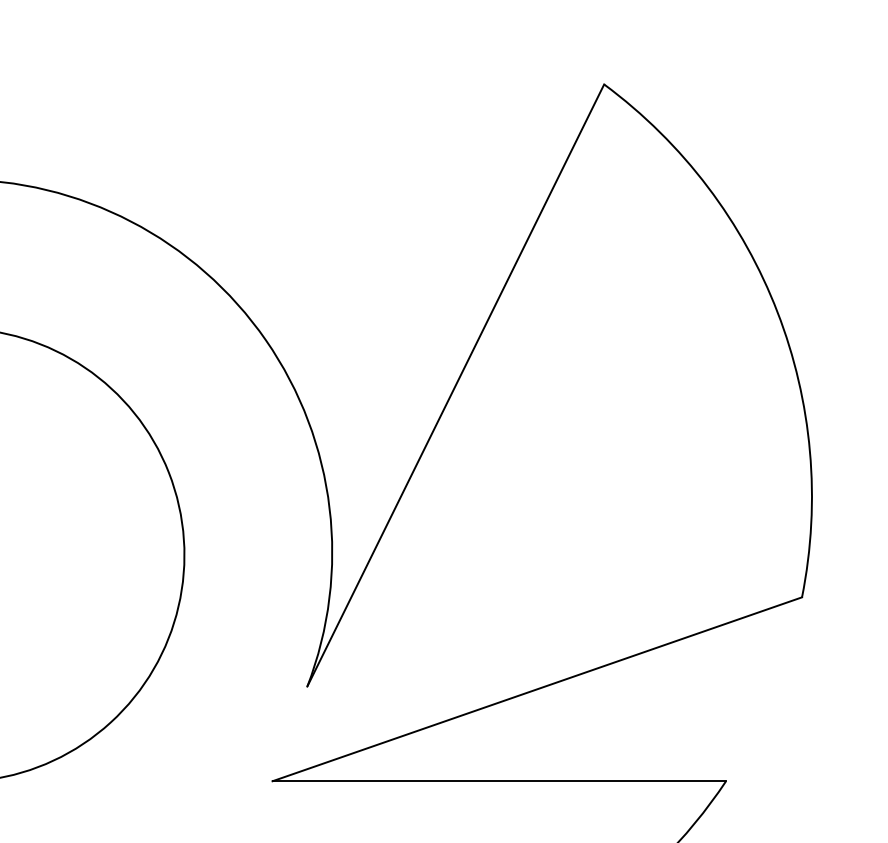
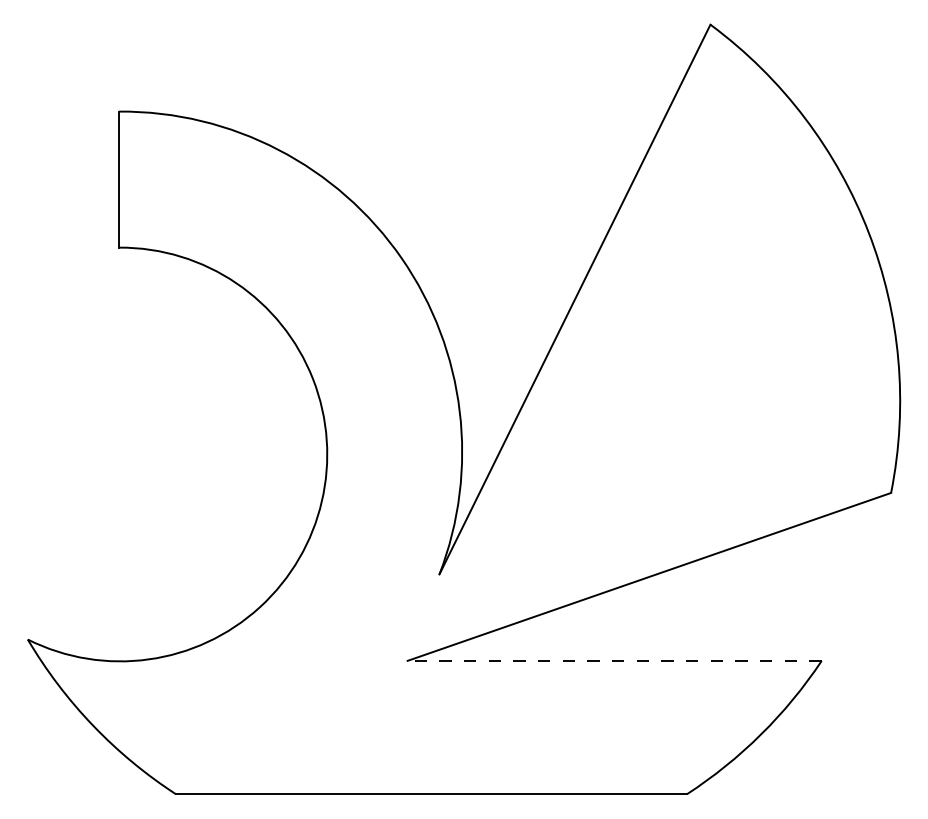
line: (499, 780) -> (614, 660), solid -> dashed

